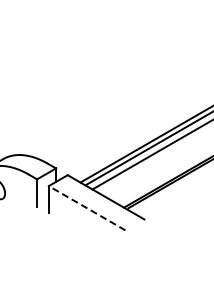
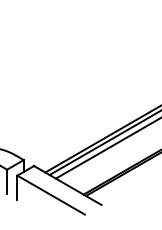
line: (86, 207) -> (50, 194), dashed -> solid

